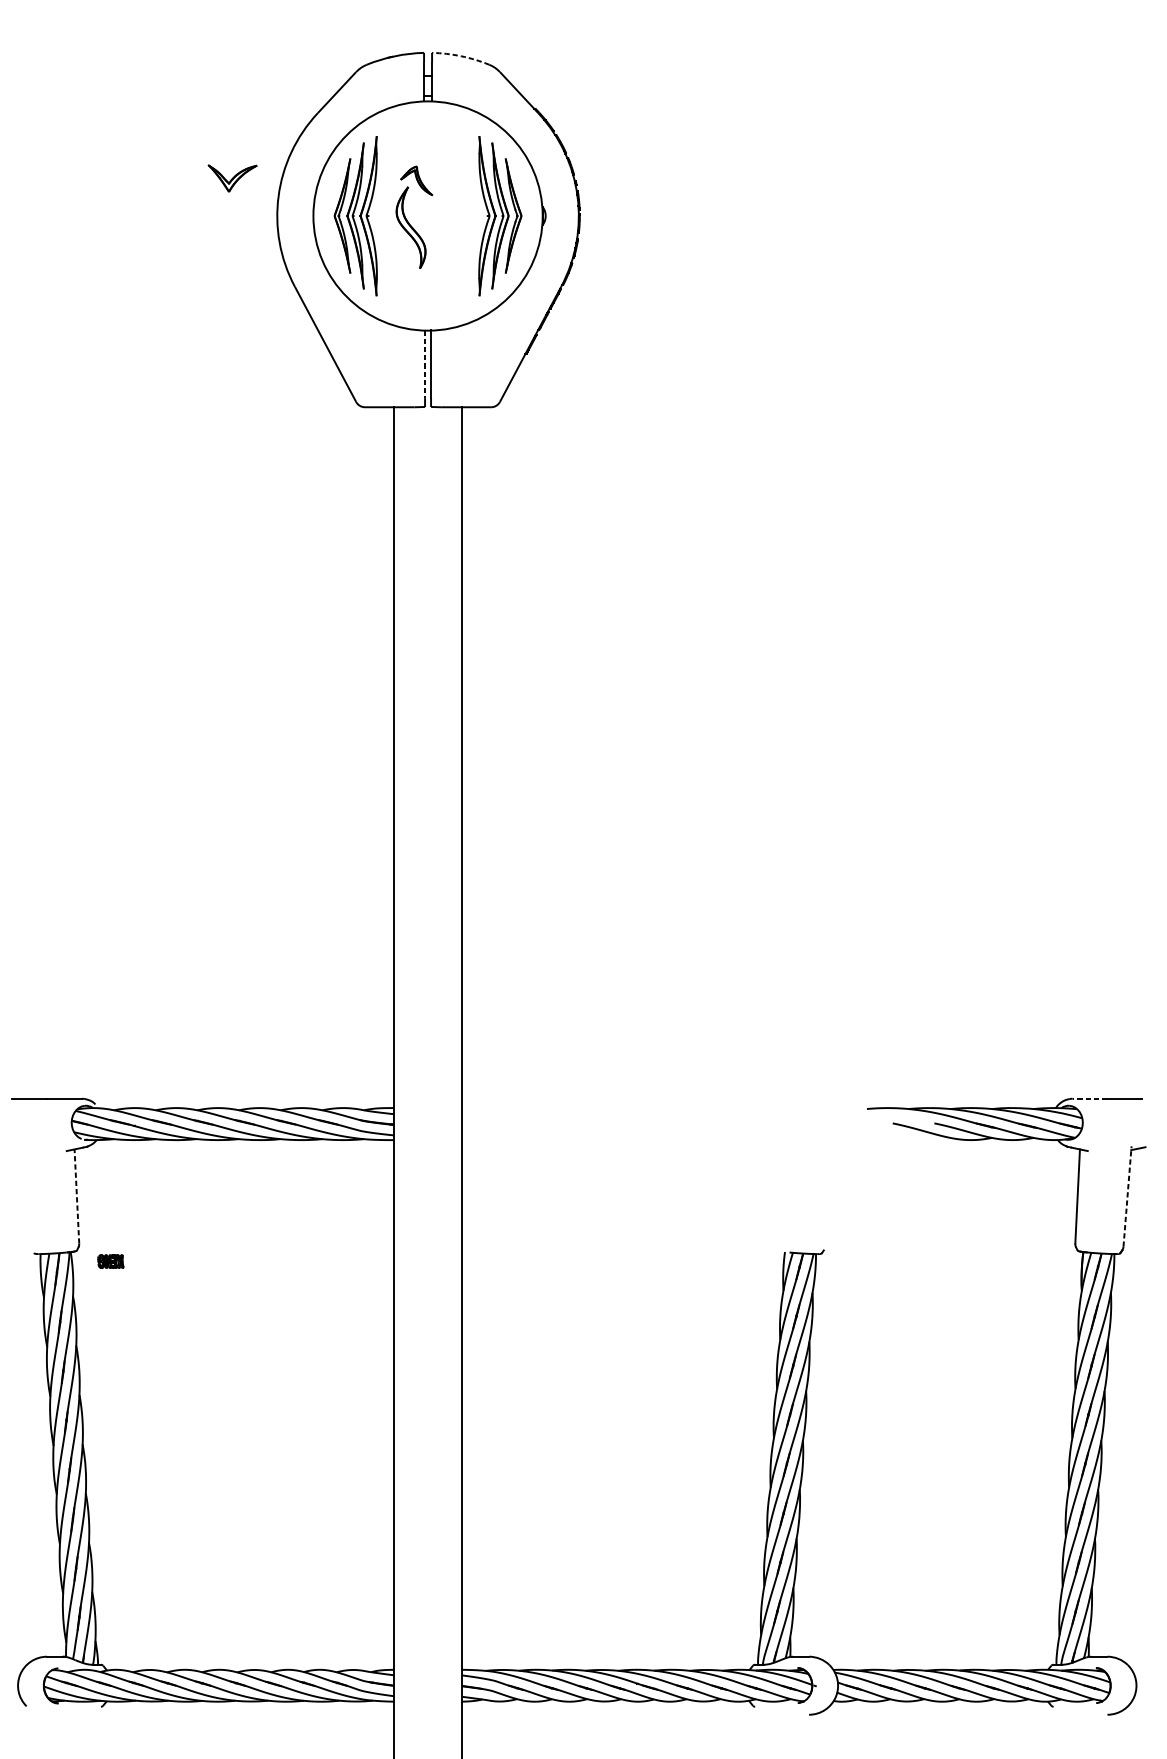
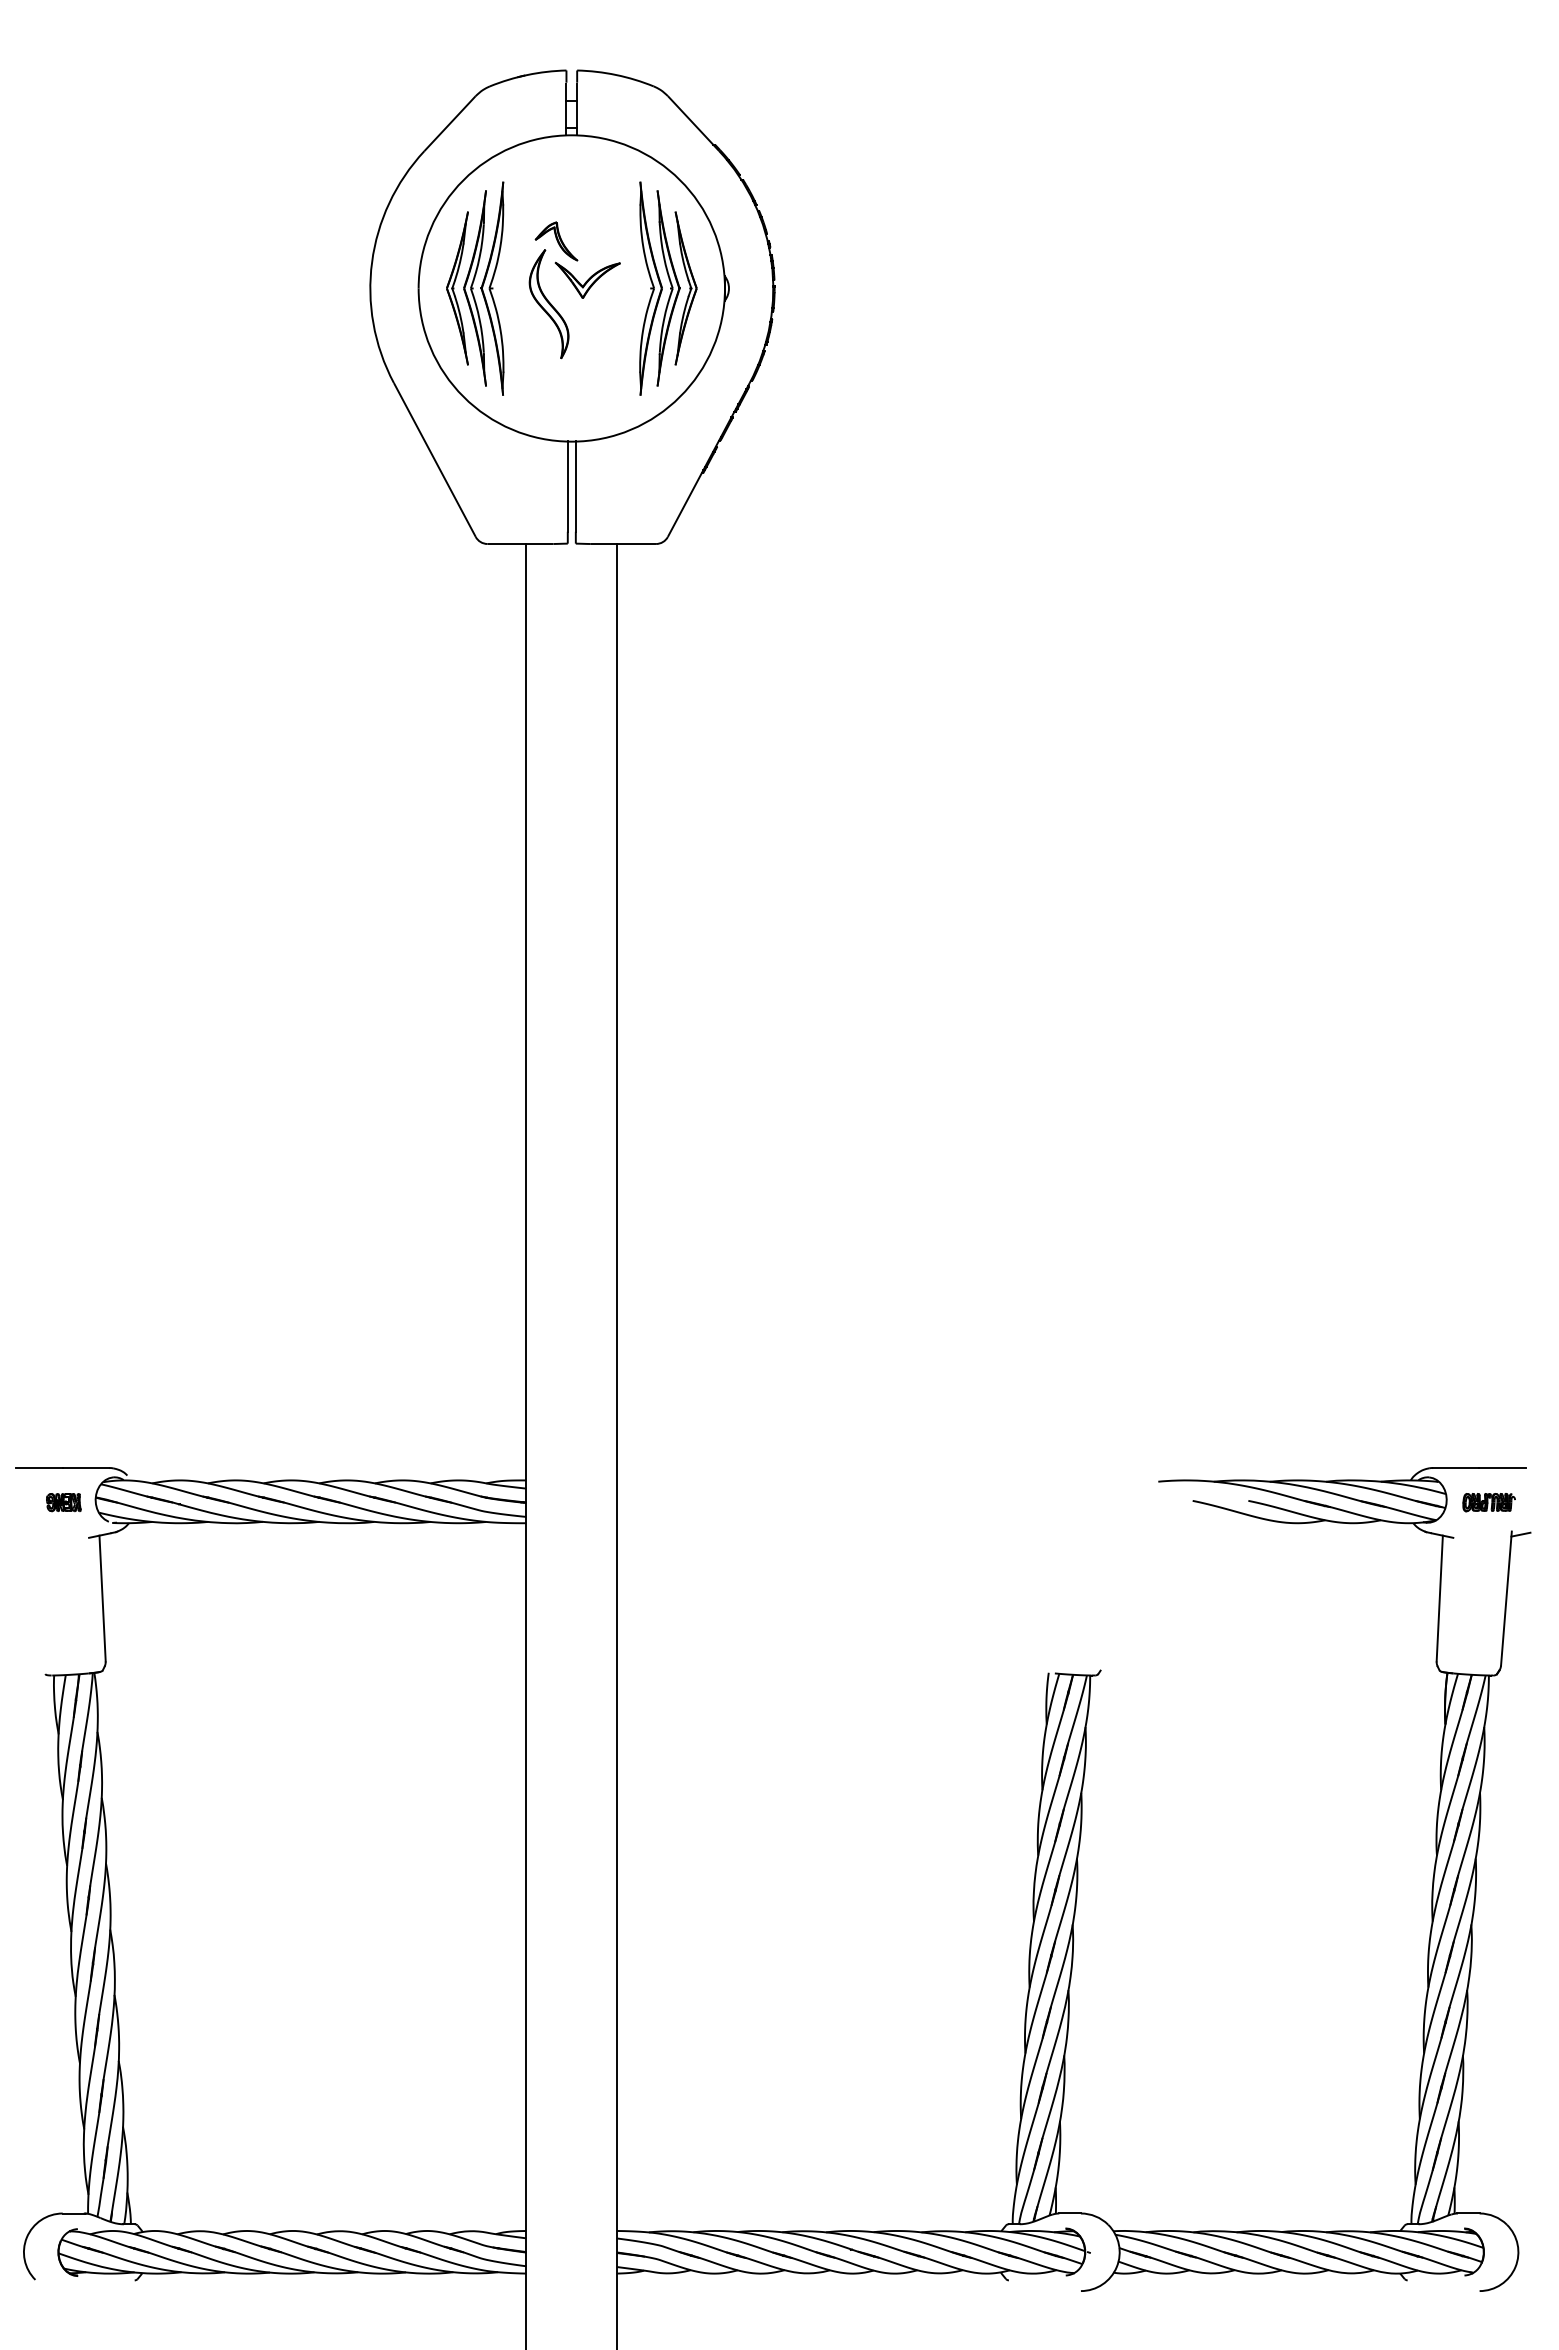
arc: (461, 56) -> (616, 75), dashed -> solid
part: (232, 177) -> (587, 279), moved
line: (424, 364) -> (567, 487), dashed -> solid
line: (1089, 1098) -> (1455, 1467), dashed -> solid
part: (1114, 1124) -> (1488, 1502), added
line: (76, 1196) -> (102, 1598), dashed -> solid
line: (1127, 1196) -> (1506, 1598), dashed -> solid
part: (110, 1261) -> (63, 1502), moved

